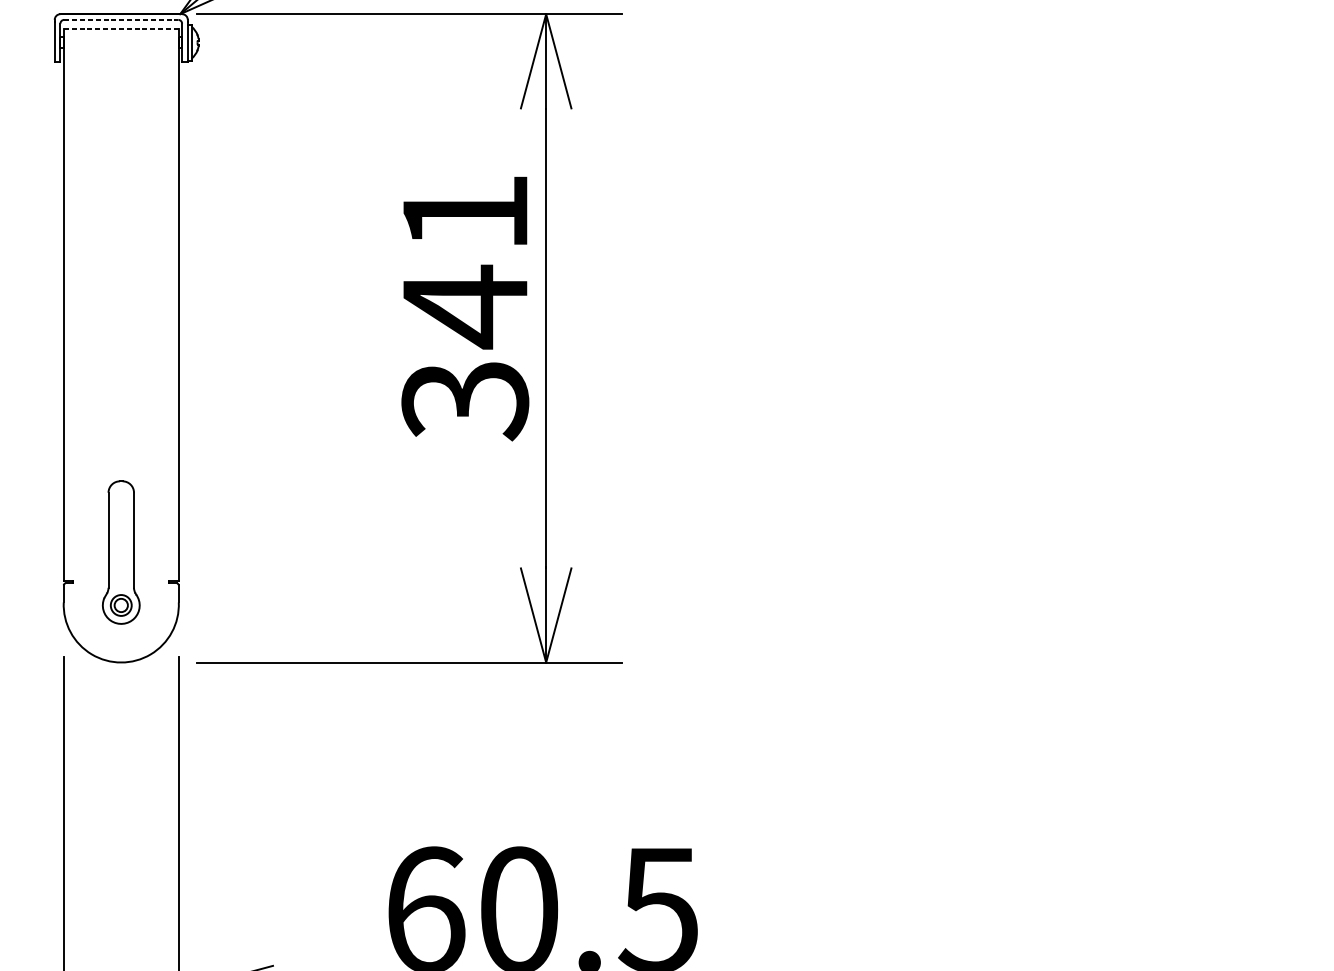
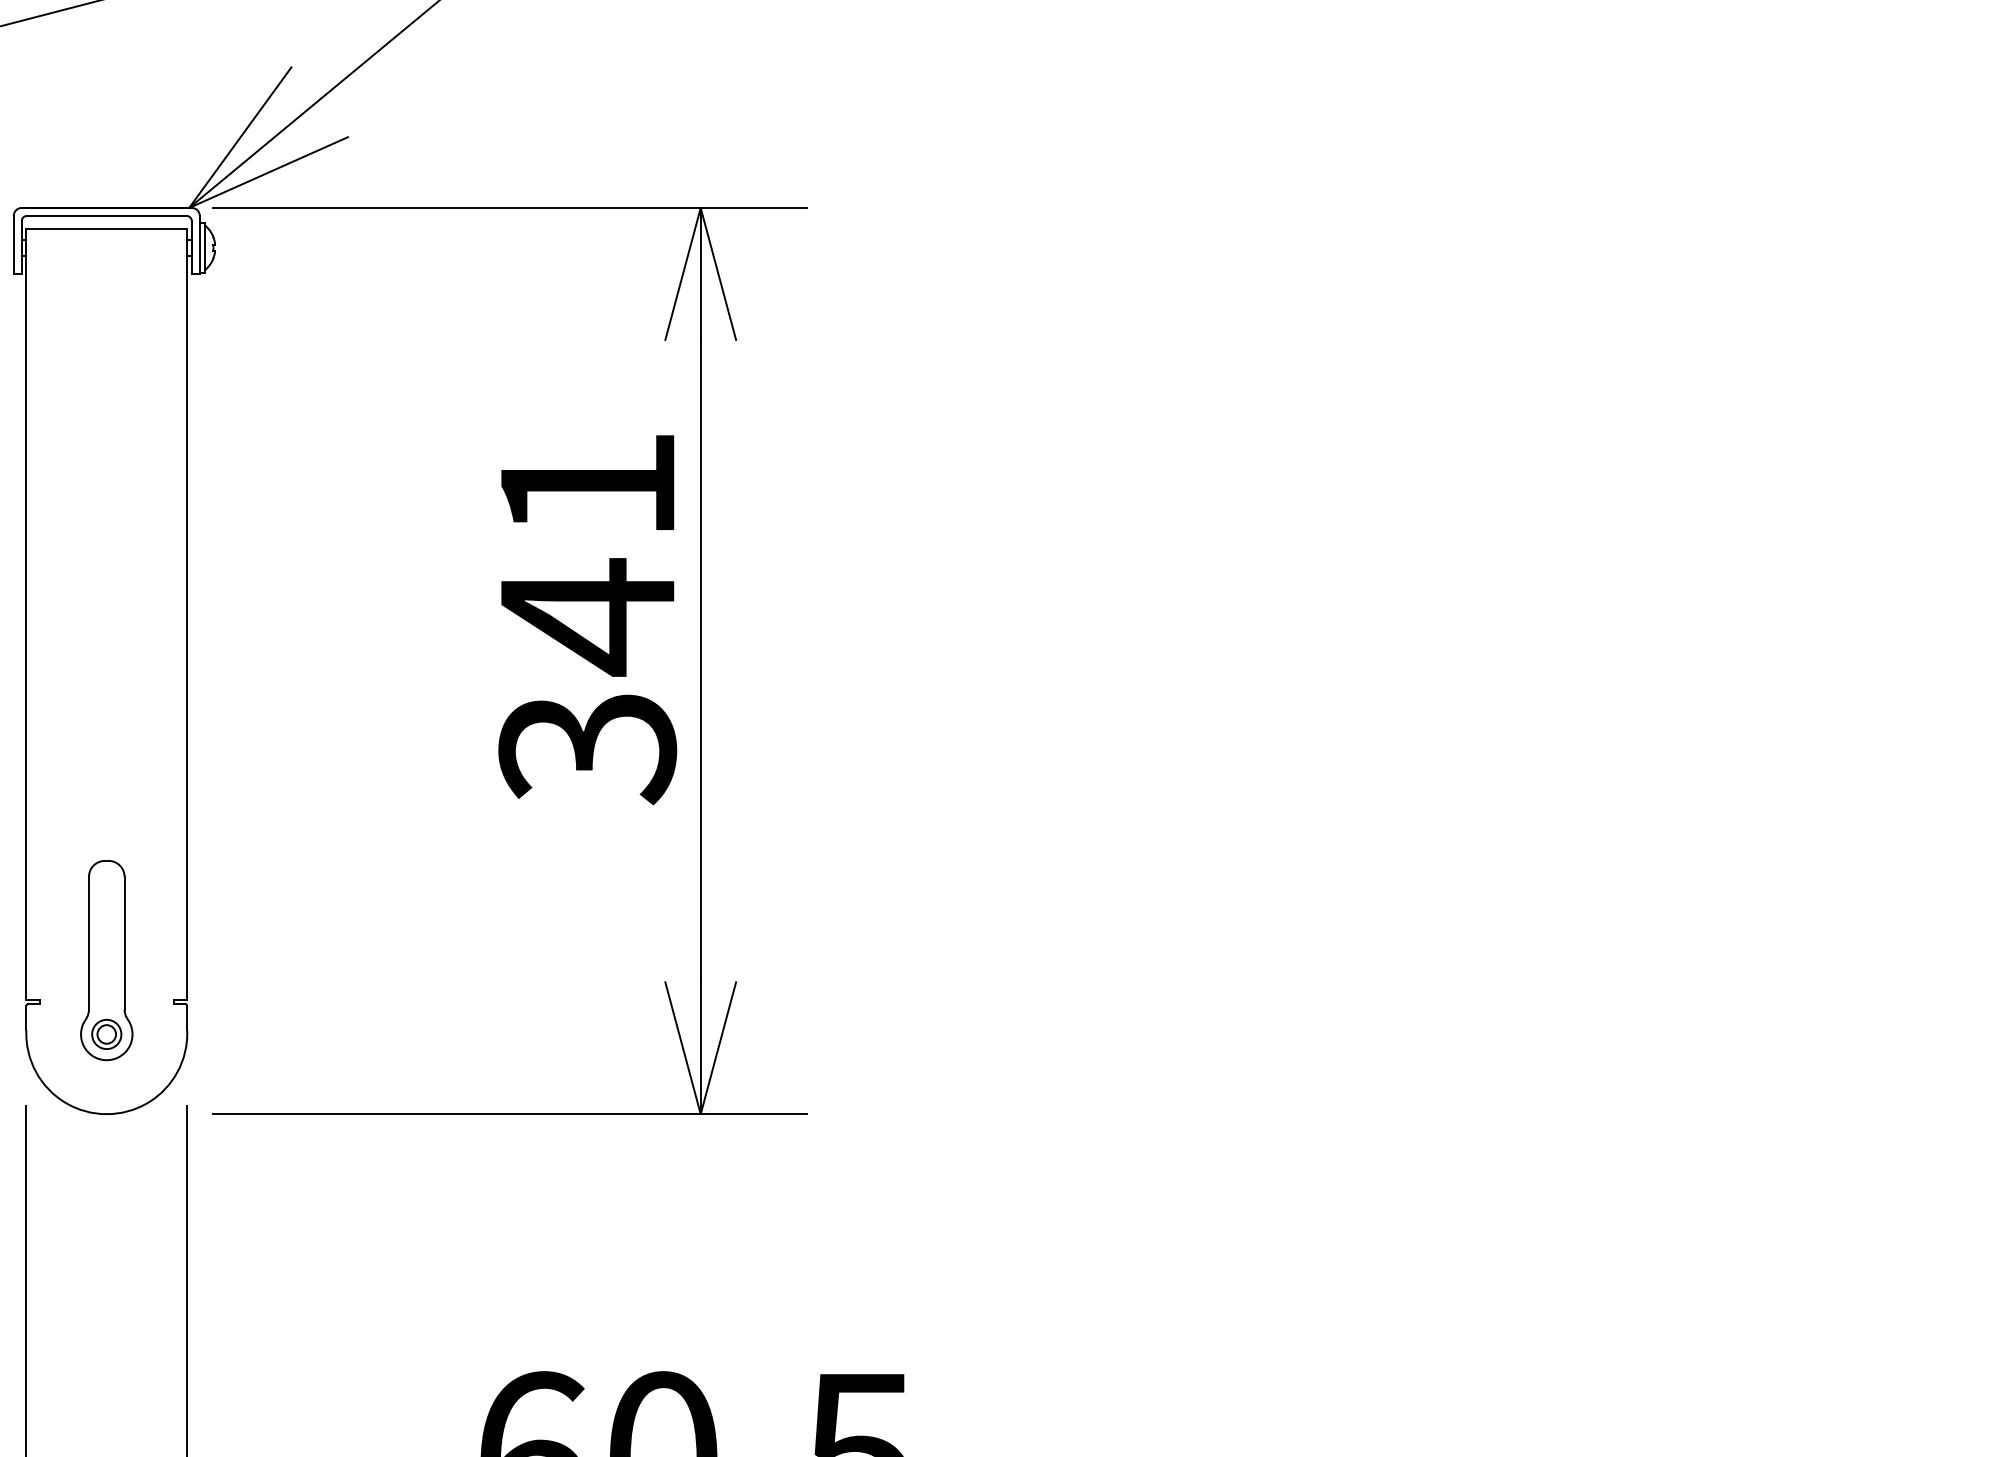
line: (121, 19) -> (106, 215), dashed -> solid
line: (121, 29) -> (107, 229), dashed -> solid

